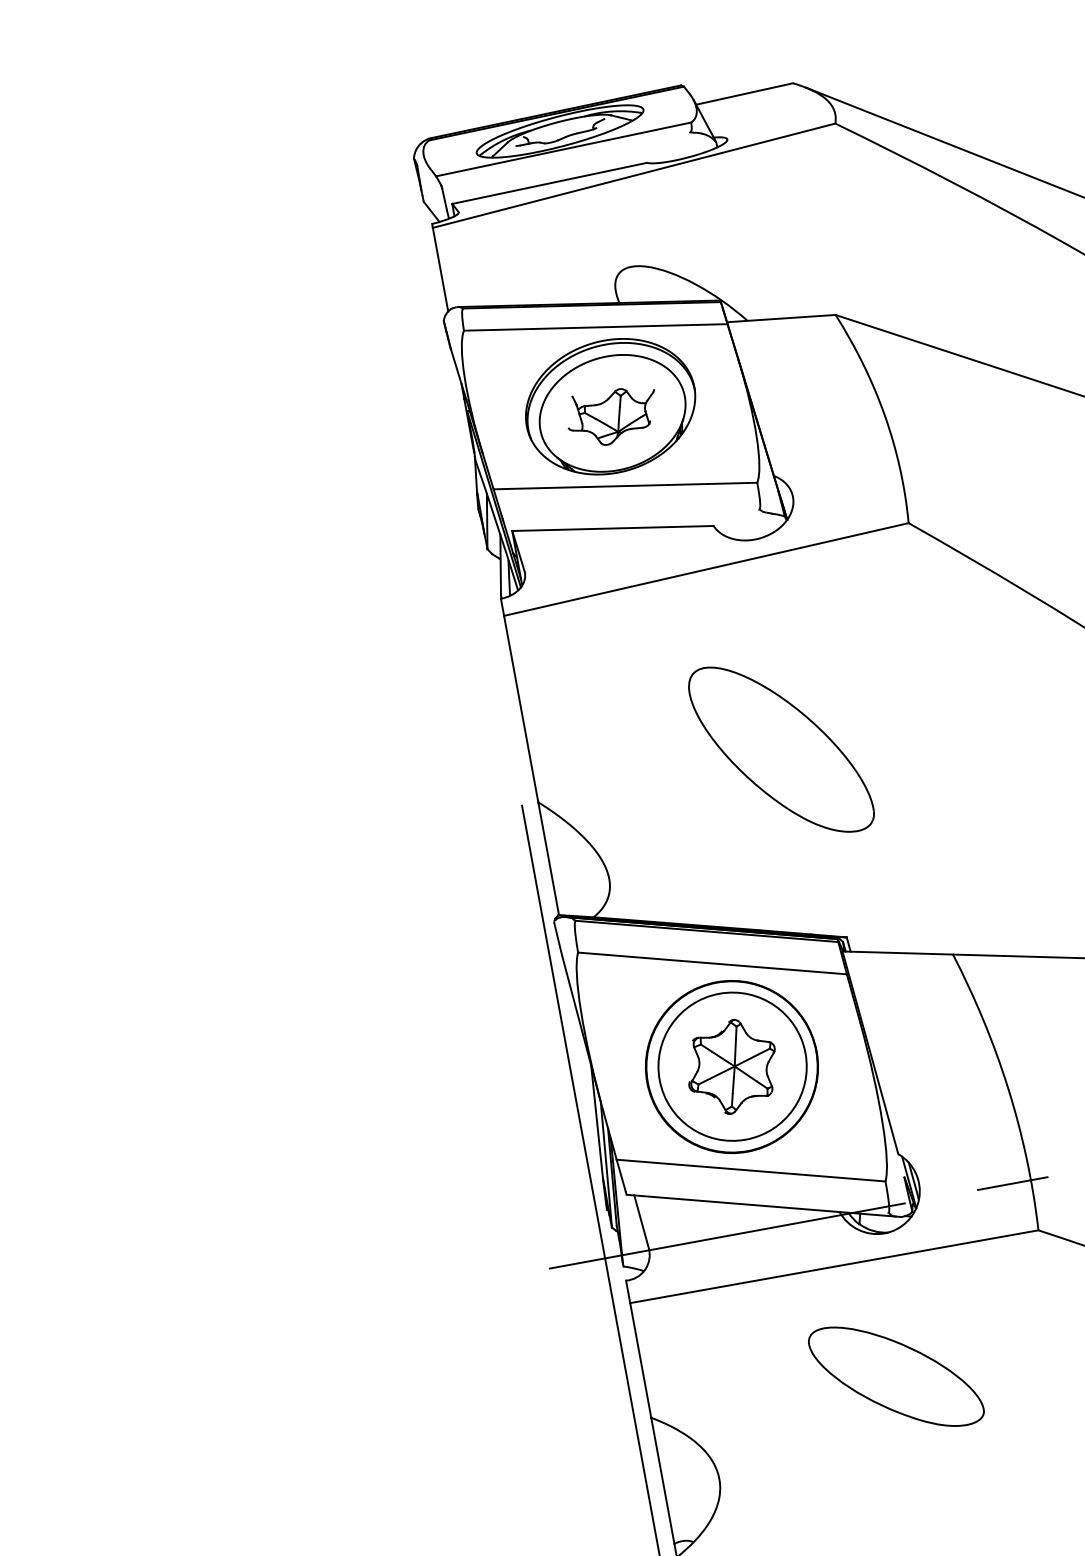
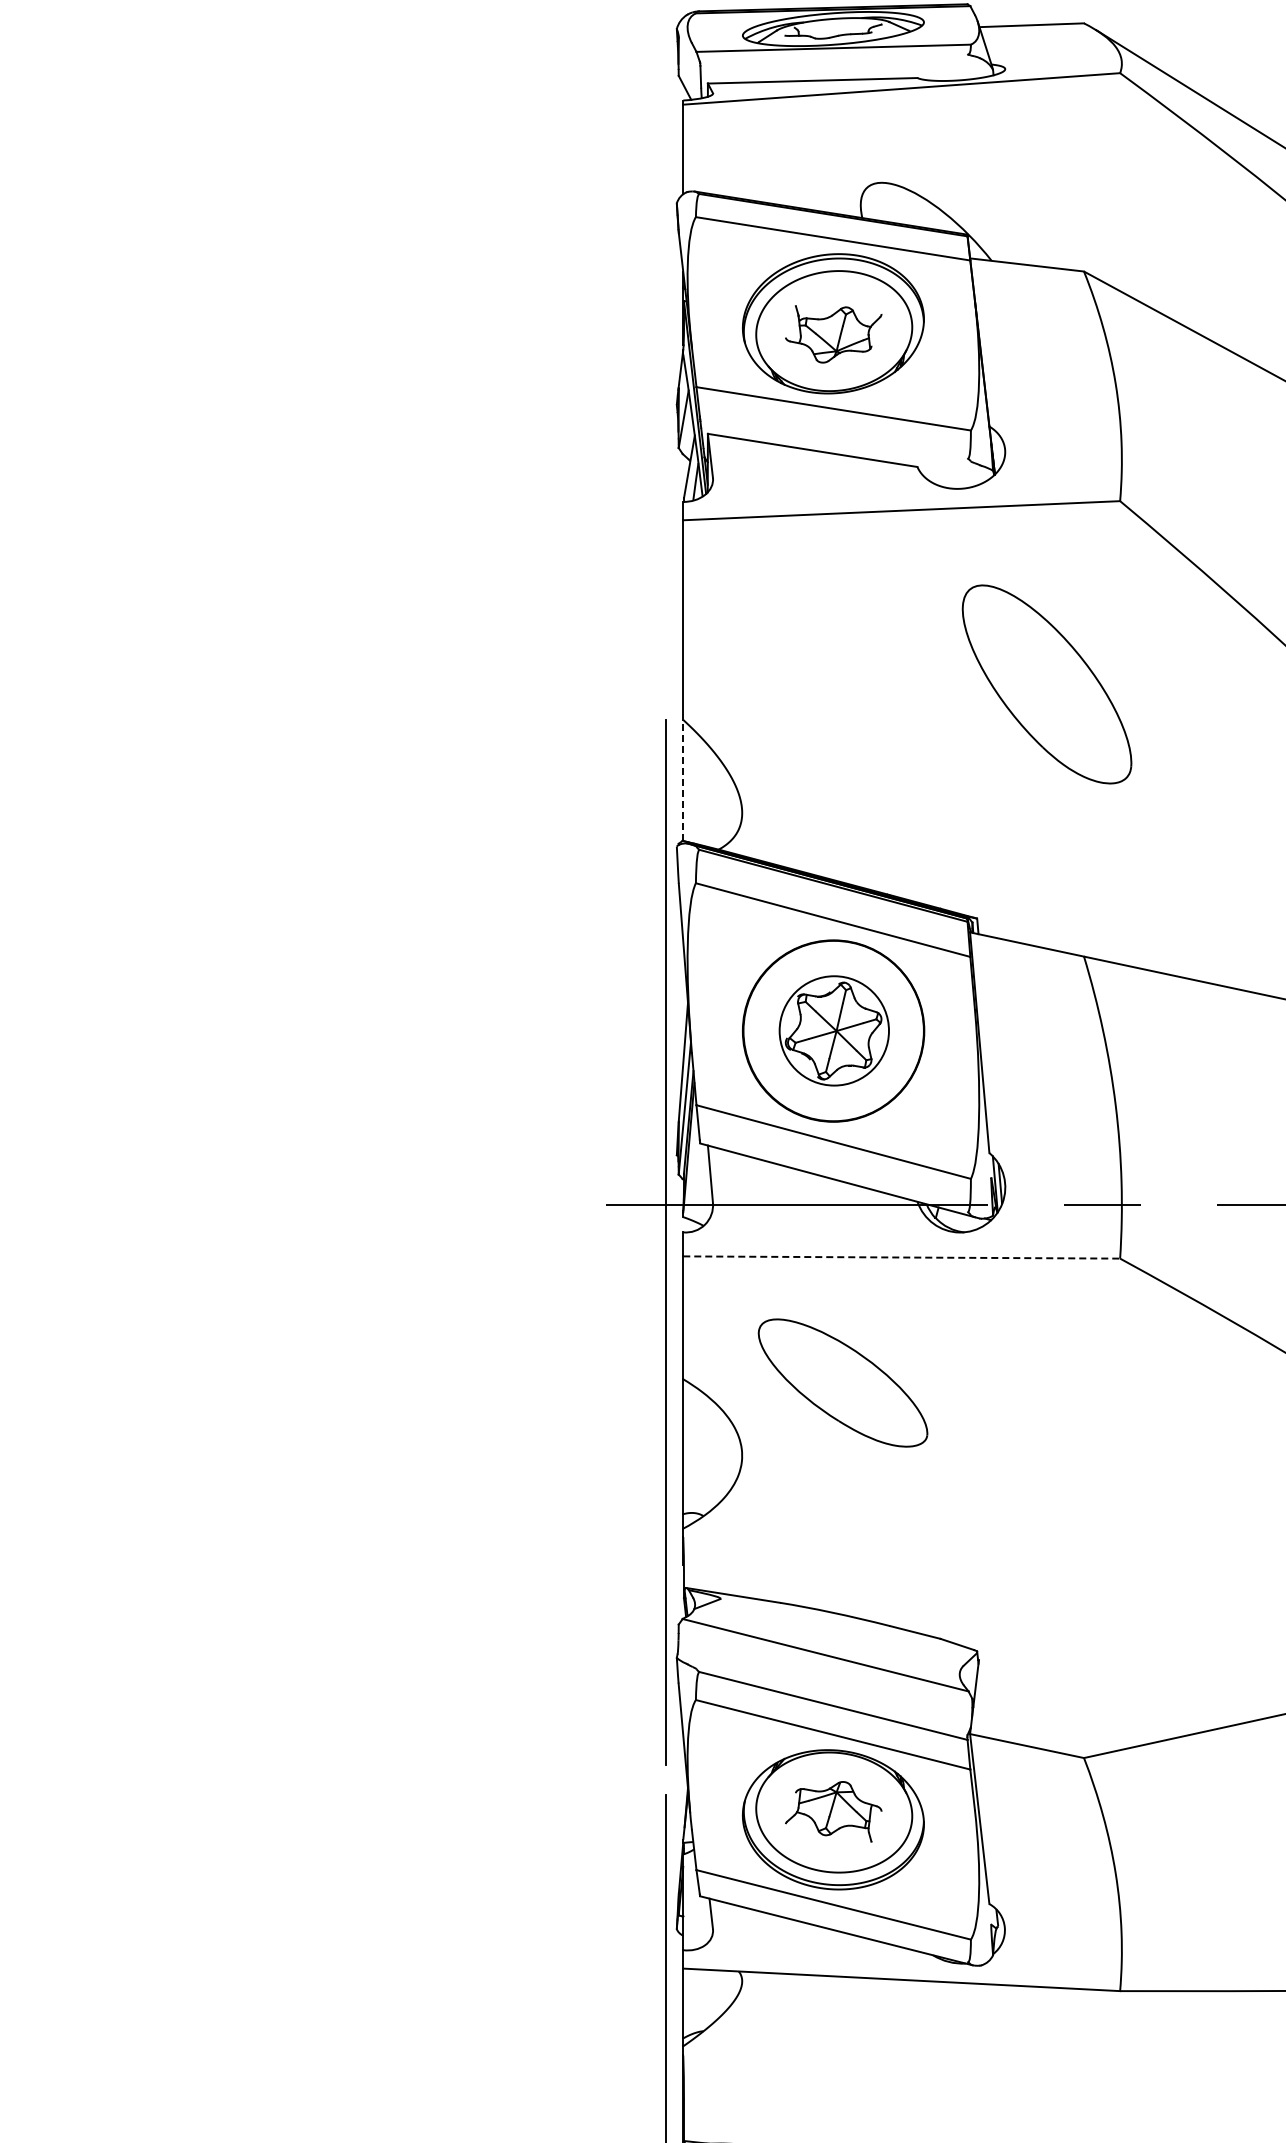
part: (780, 749) -> (1046, 684), moved
line: (548, 858) -> (683, 780), solid -> dashed
circle: (732, 1066) -> (834, 1030), size x0.7
line: (835, 1266) -> (902, 1257), solid -> dashed
part: (895, 1376) -> (842, 1382), moved

